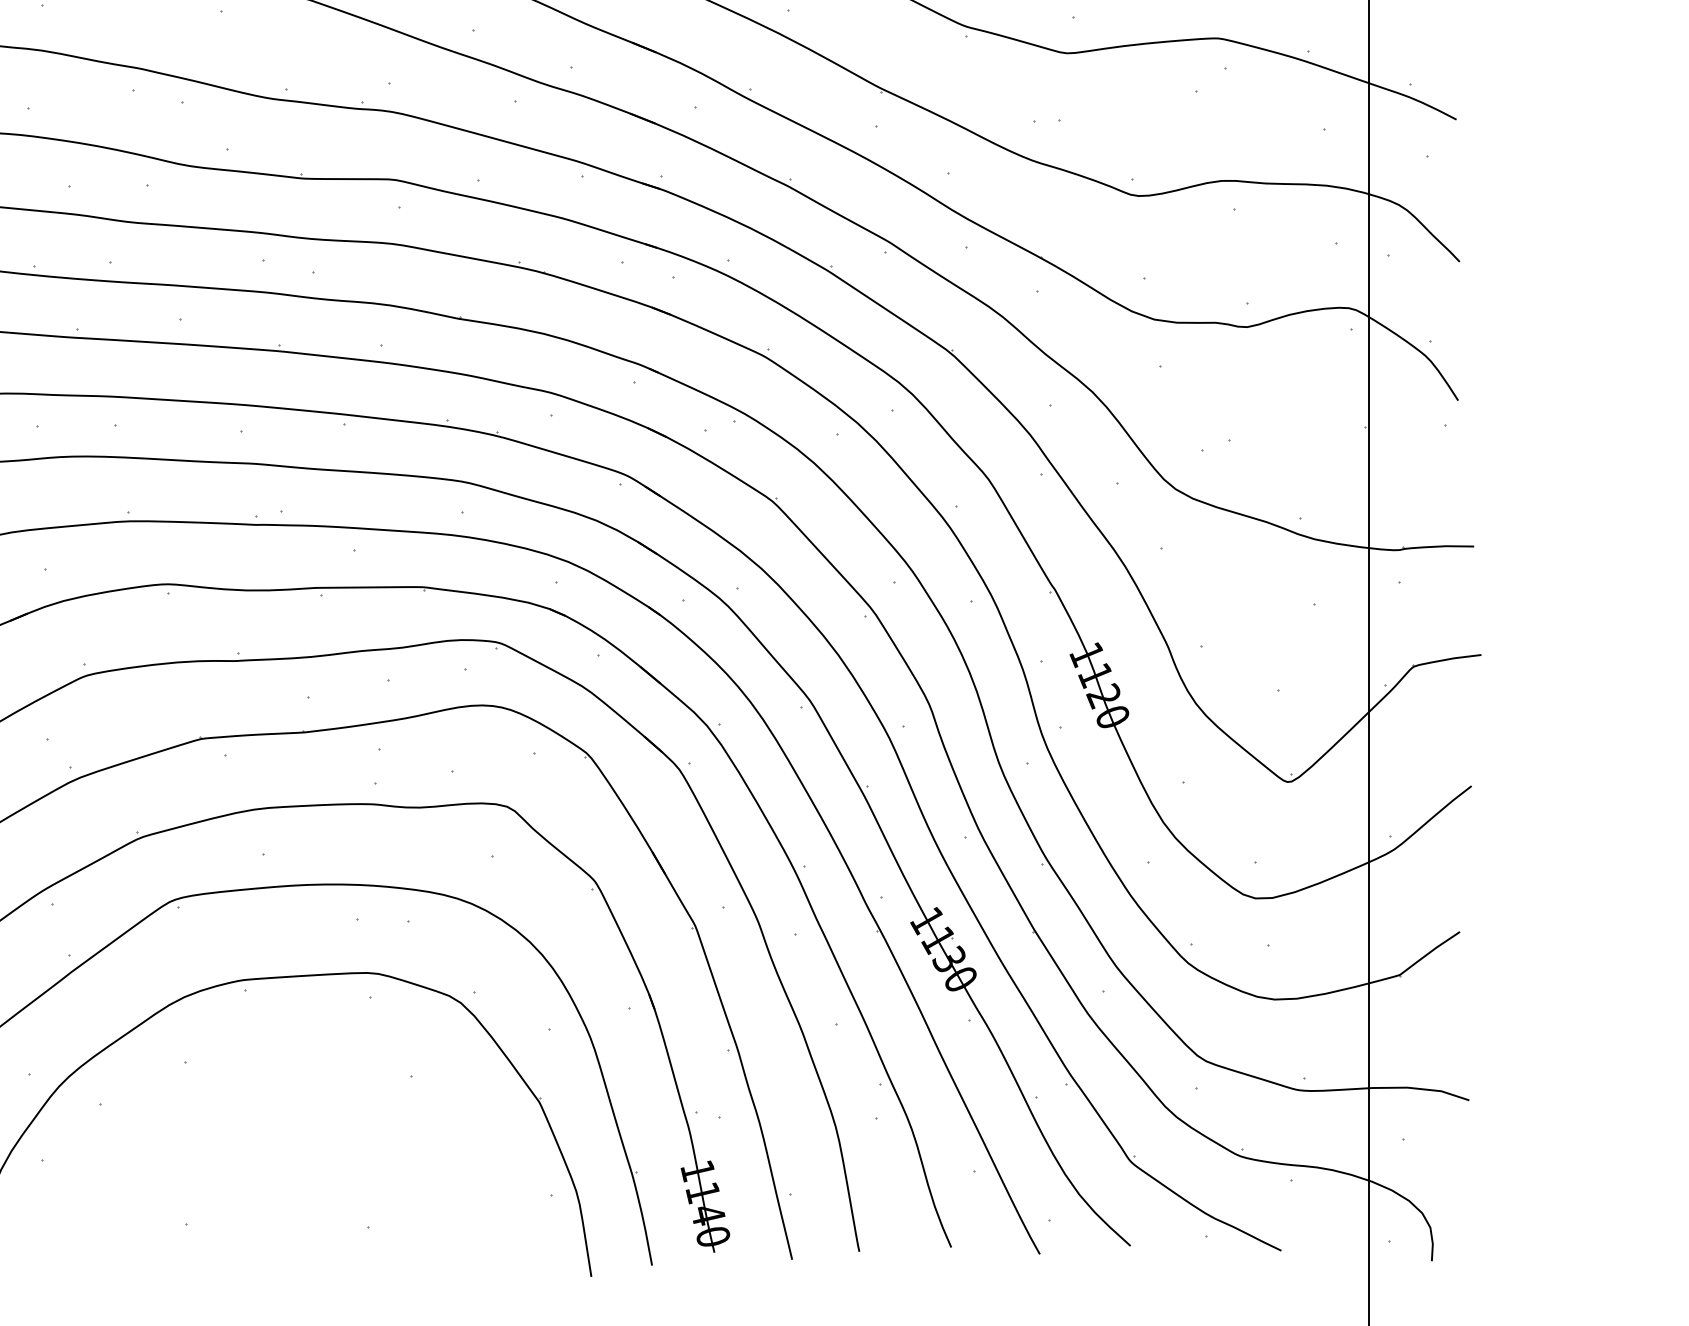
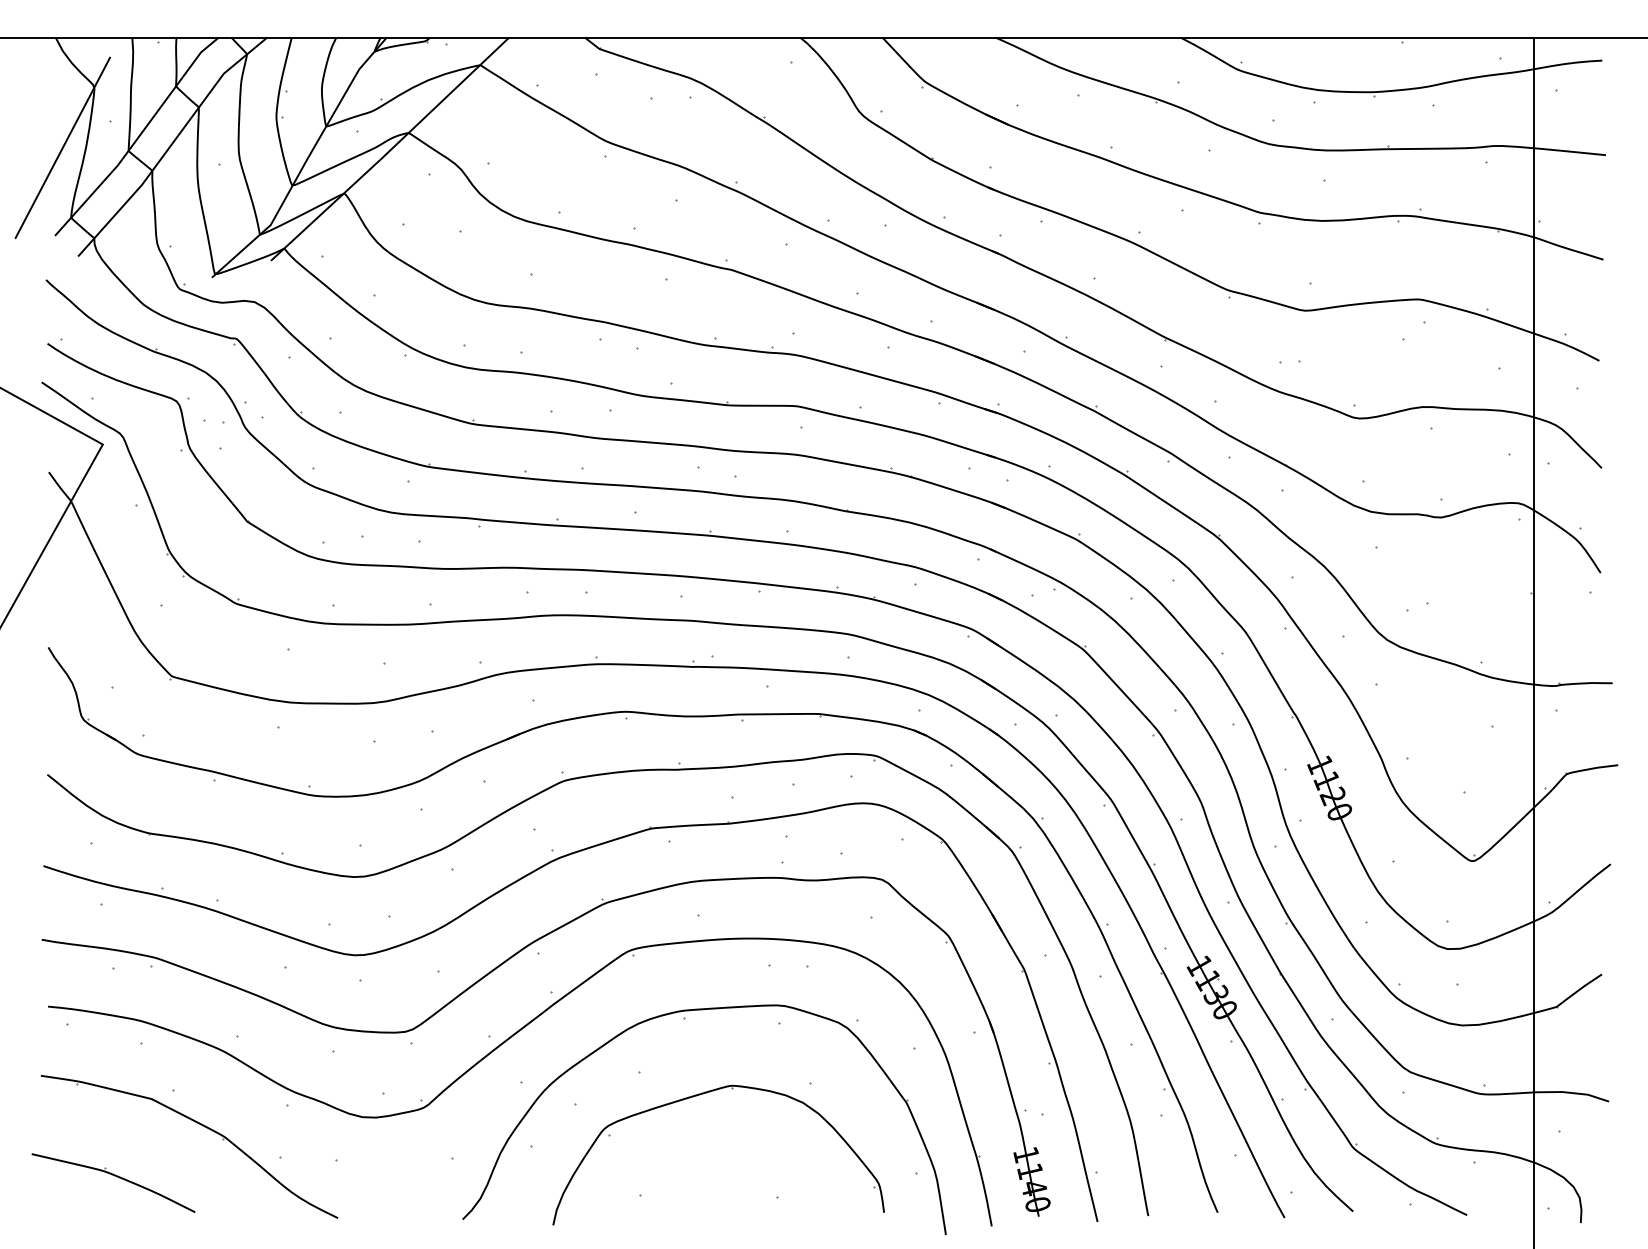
part: (266, 1092) -> (700, 1095), added

